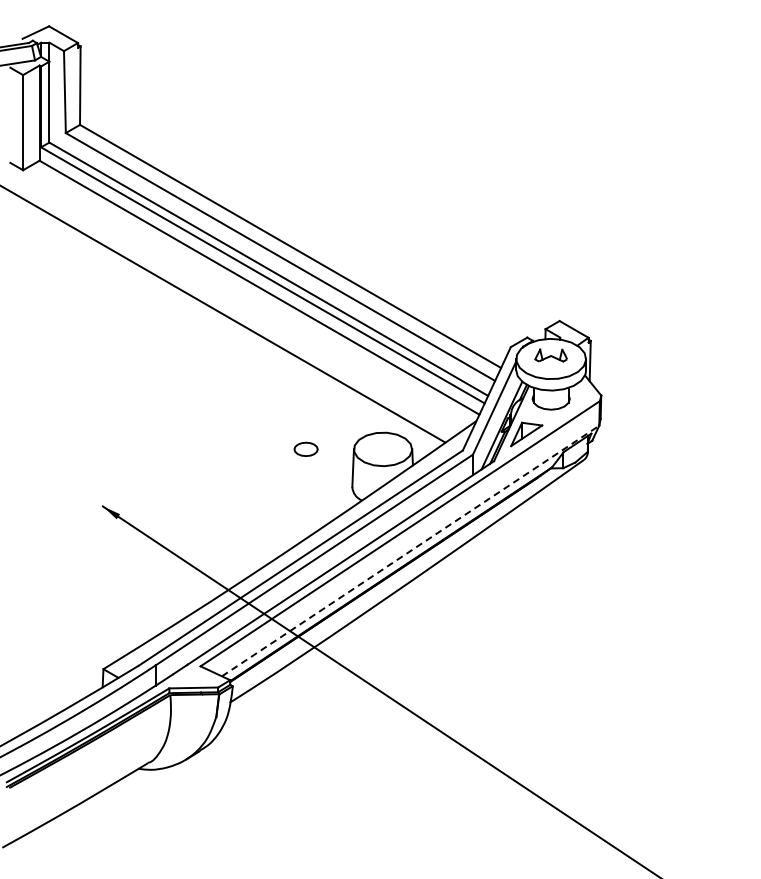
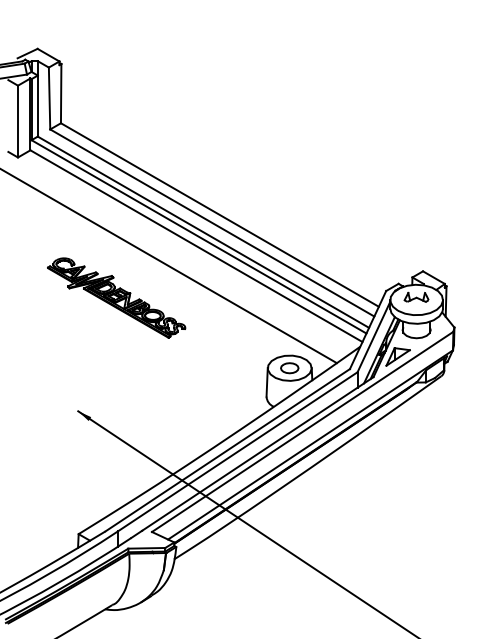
part: (153, 356) -> (116, 298), added
part: (305, 448) -> (289, 367), moved
line: (411, 550) -> (311, 444), dashed -> solid

